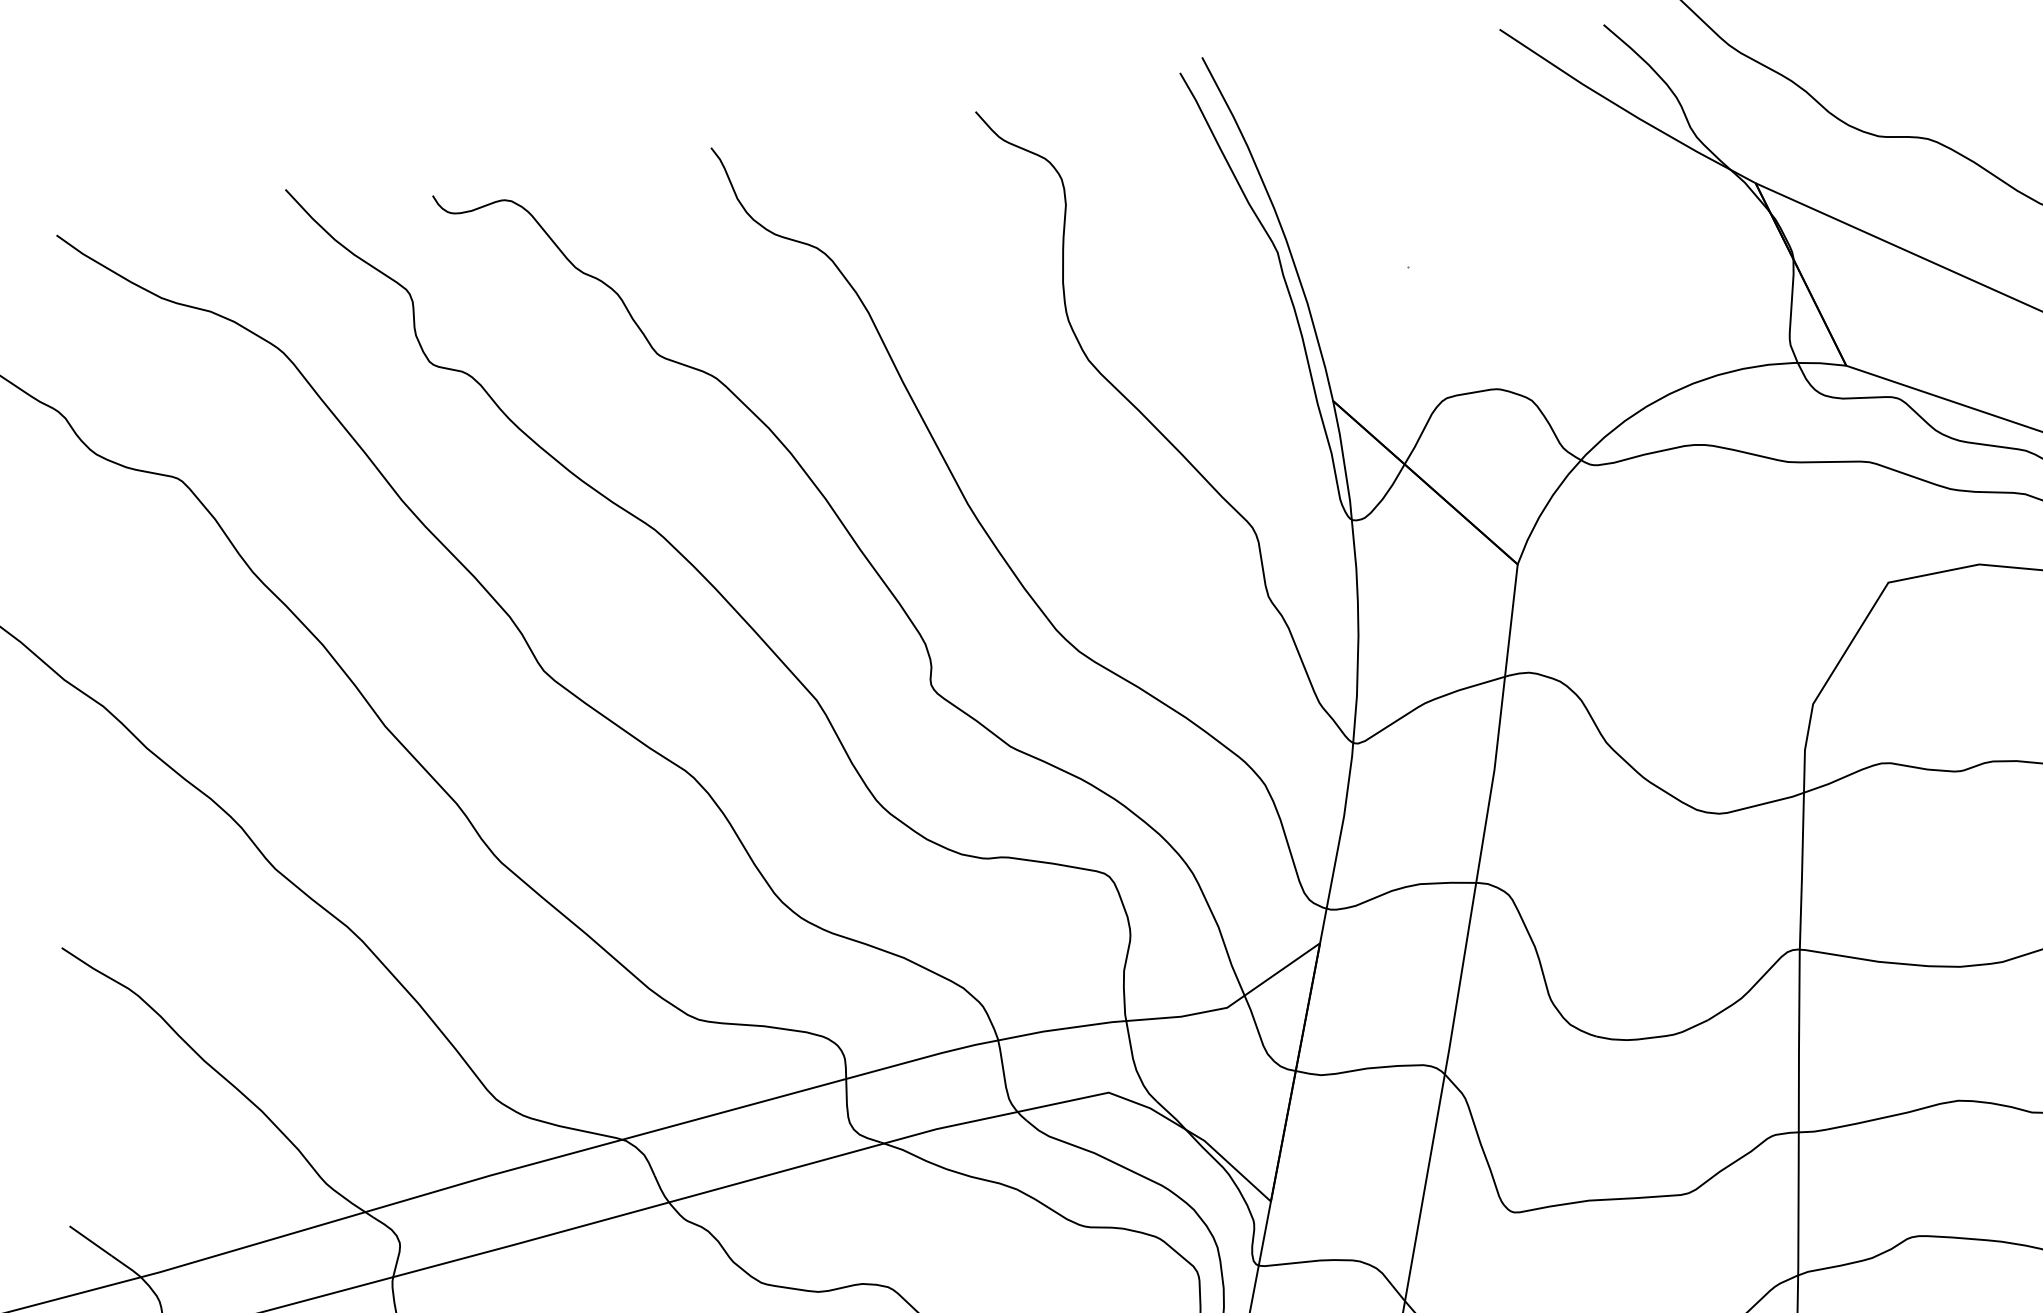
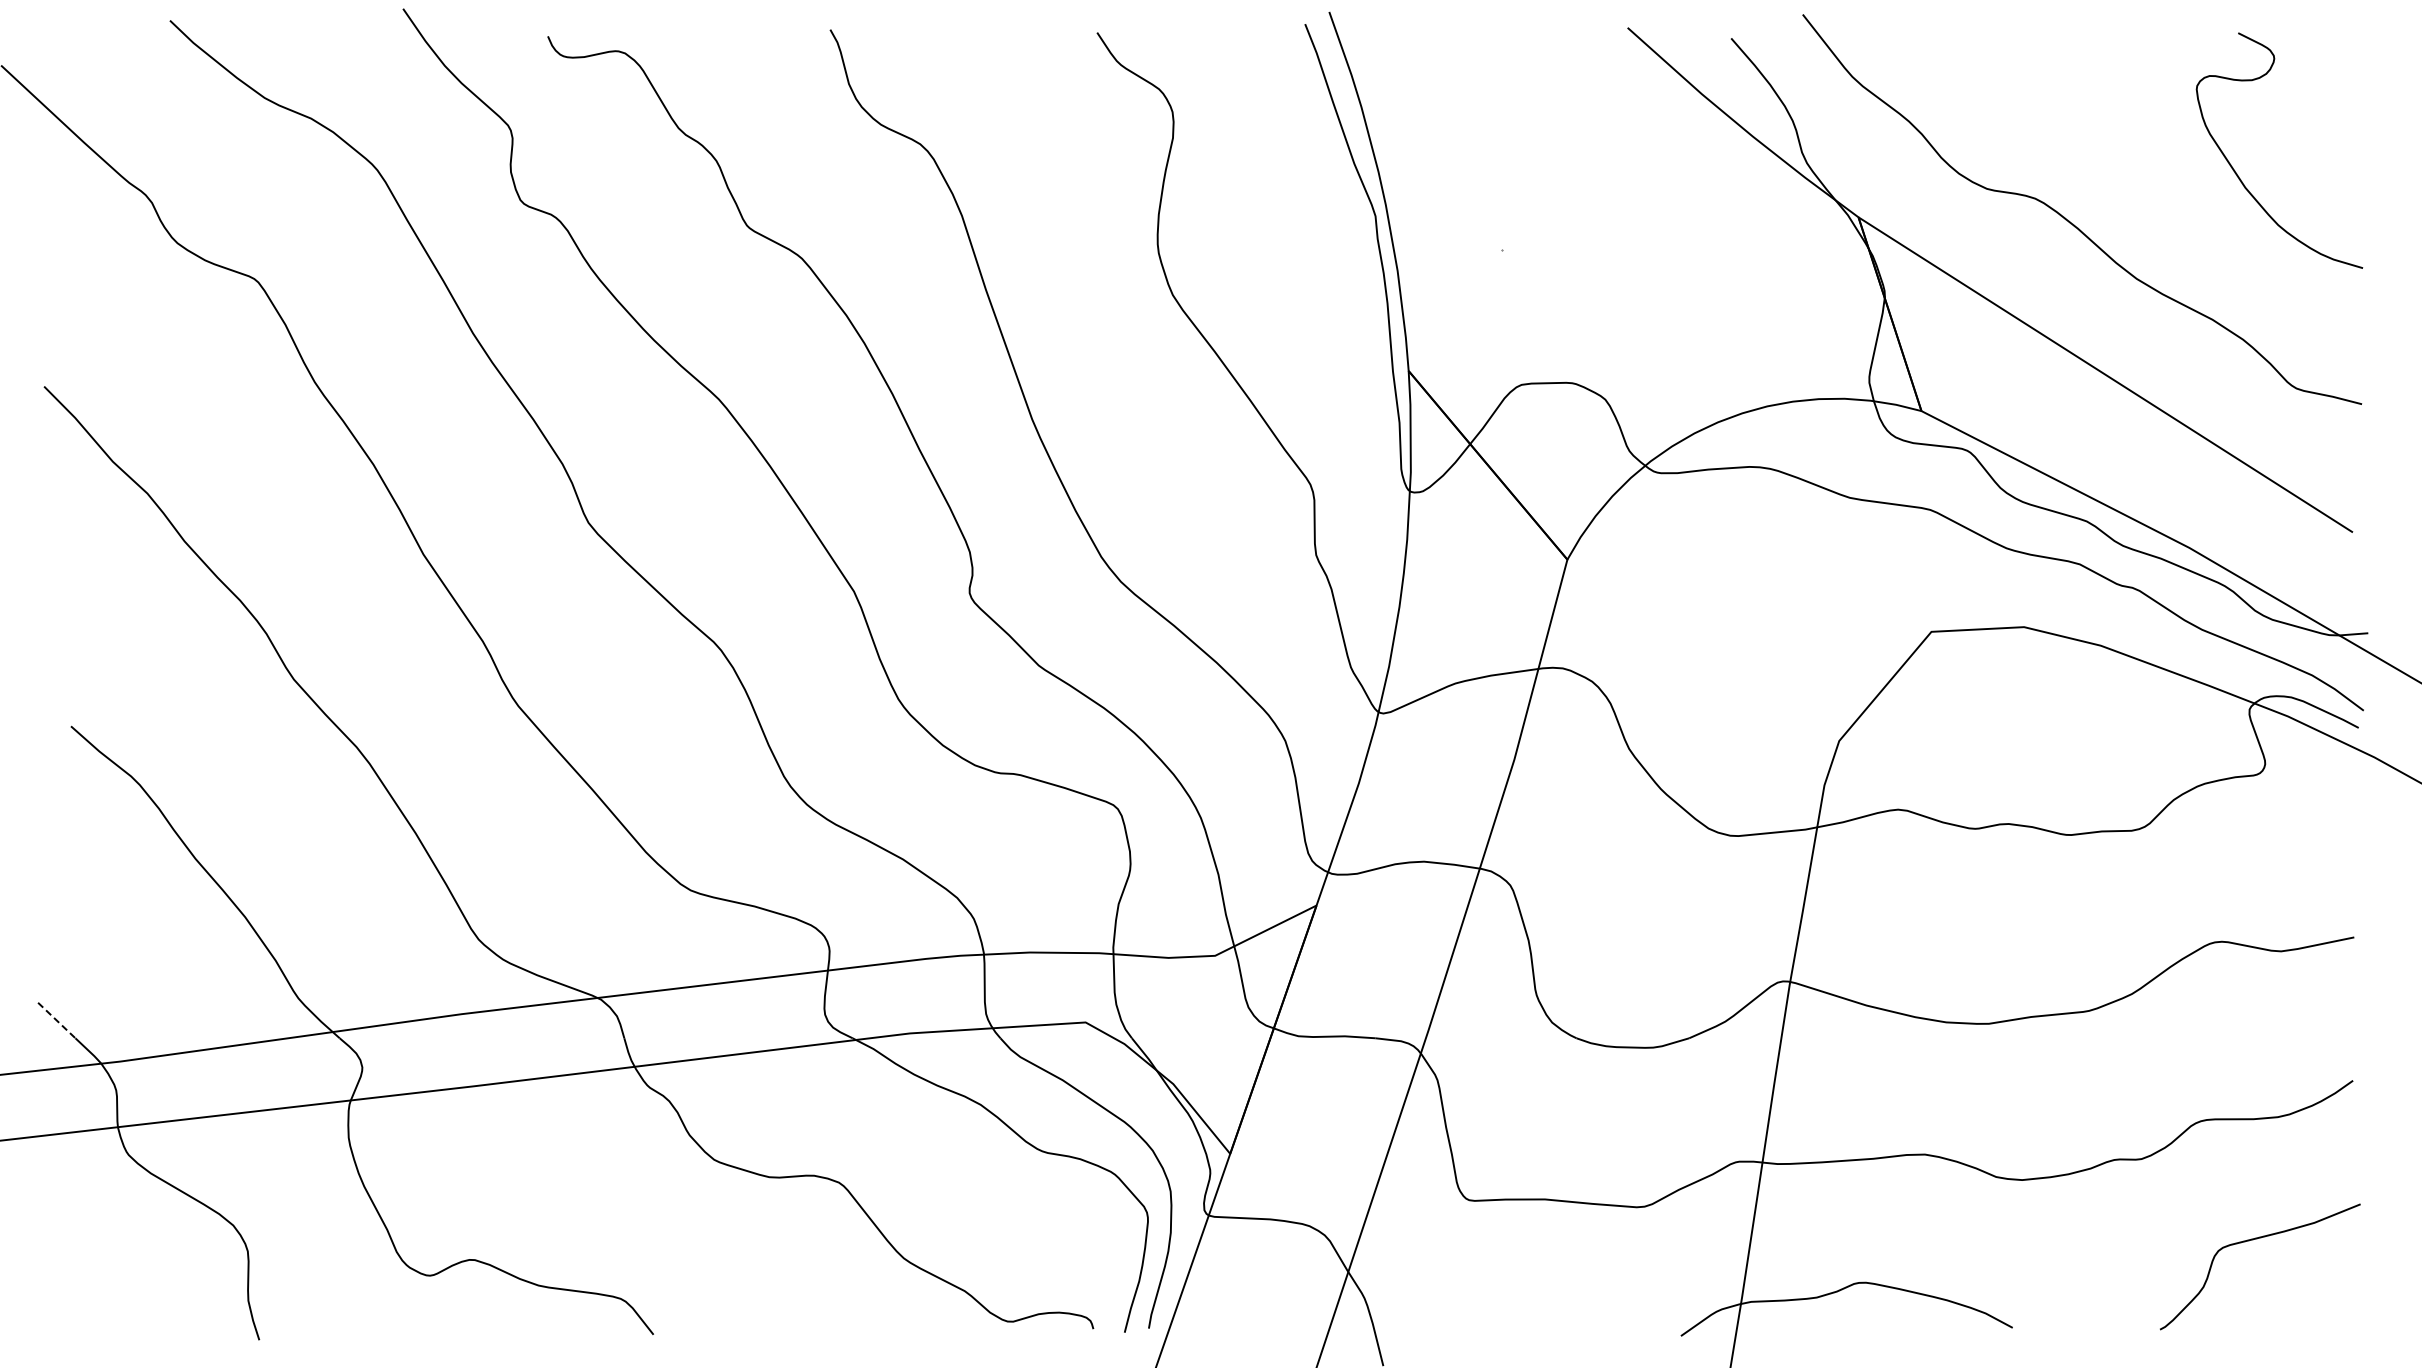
line: (90, 1241) -> (56, 1020), solid -> dashed

